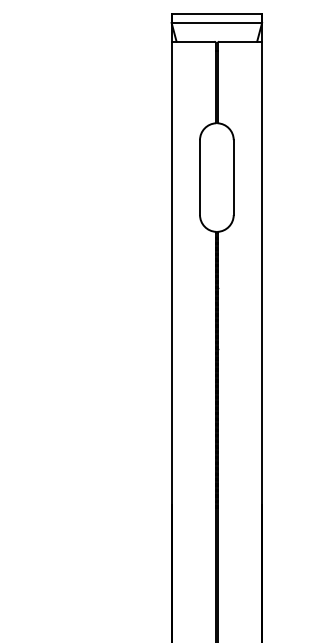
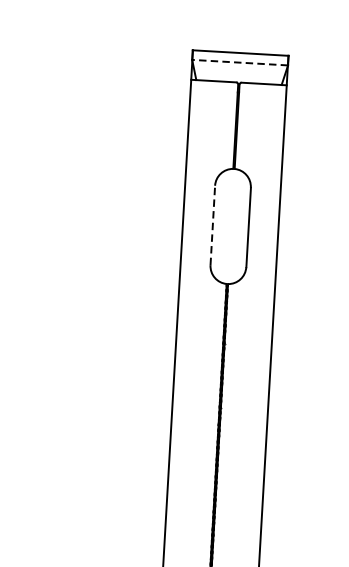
line: (216, 23) -> (239, 63), solid -> dashed
line: (200, 177) -> (213, 225), solid -> dashed

